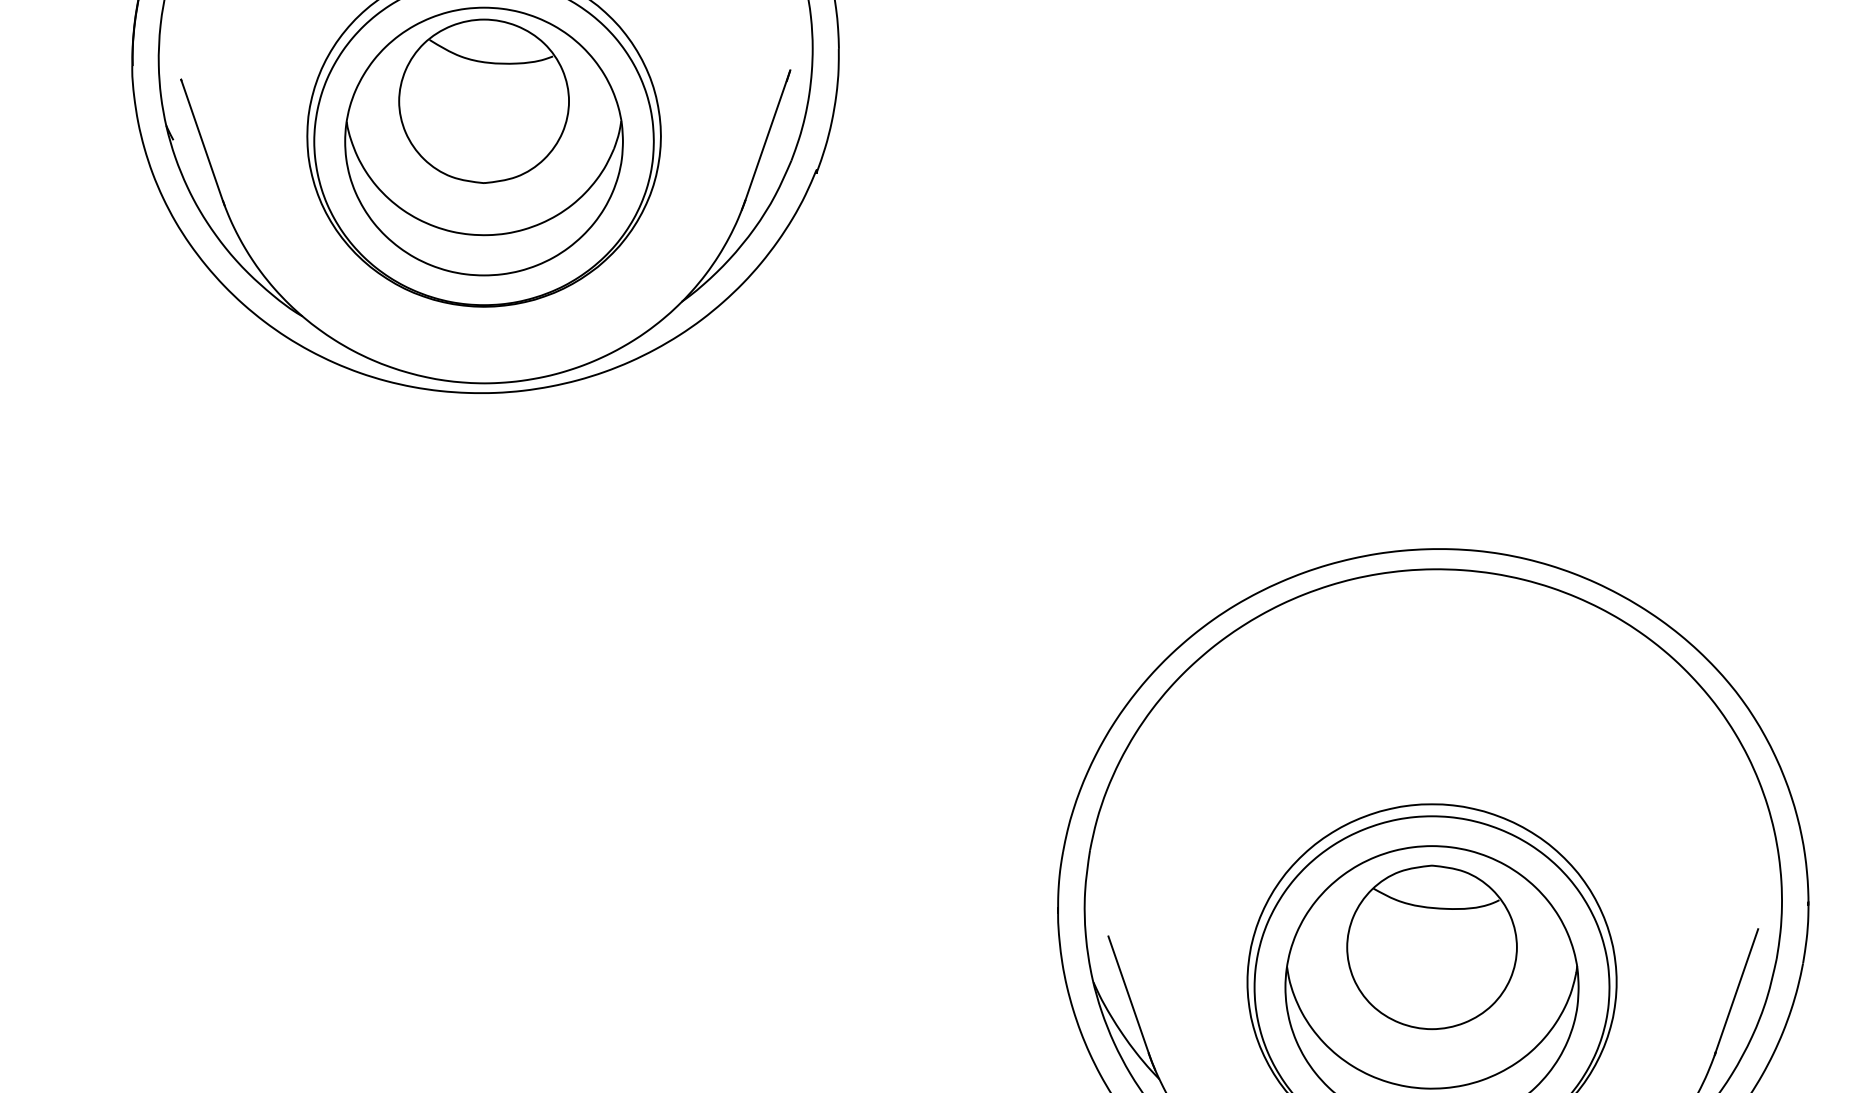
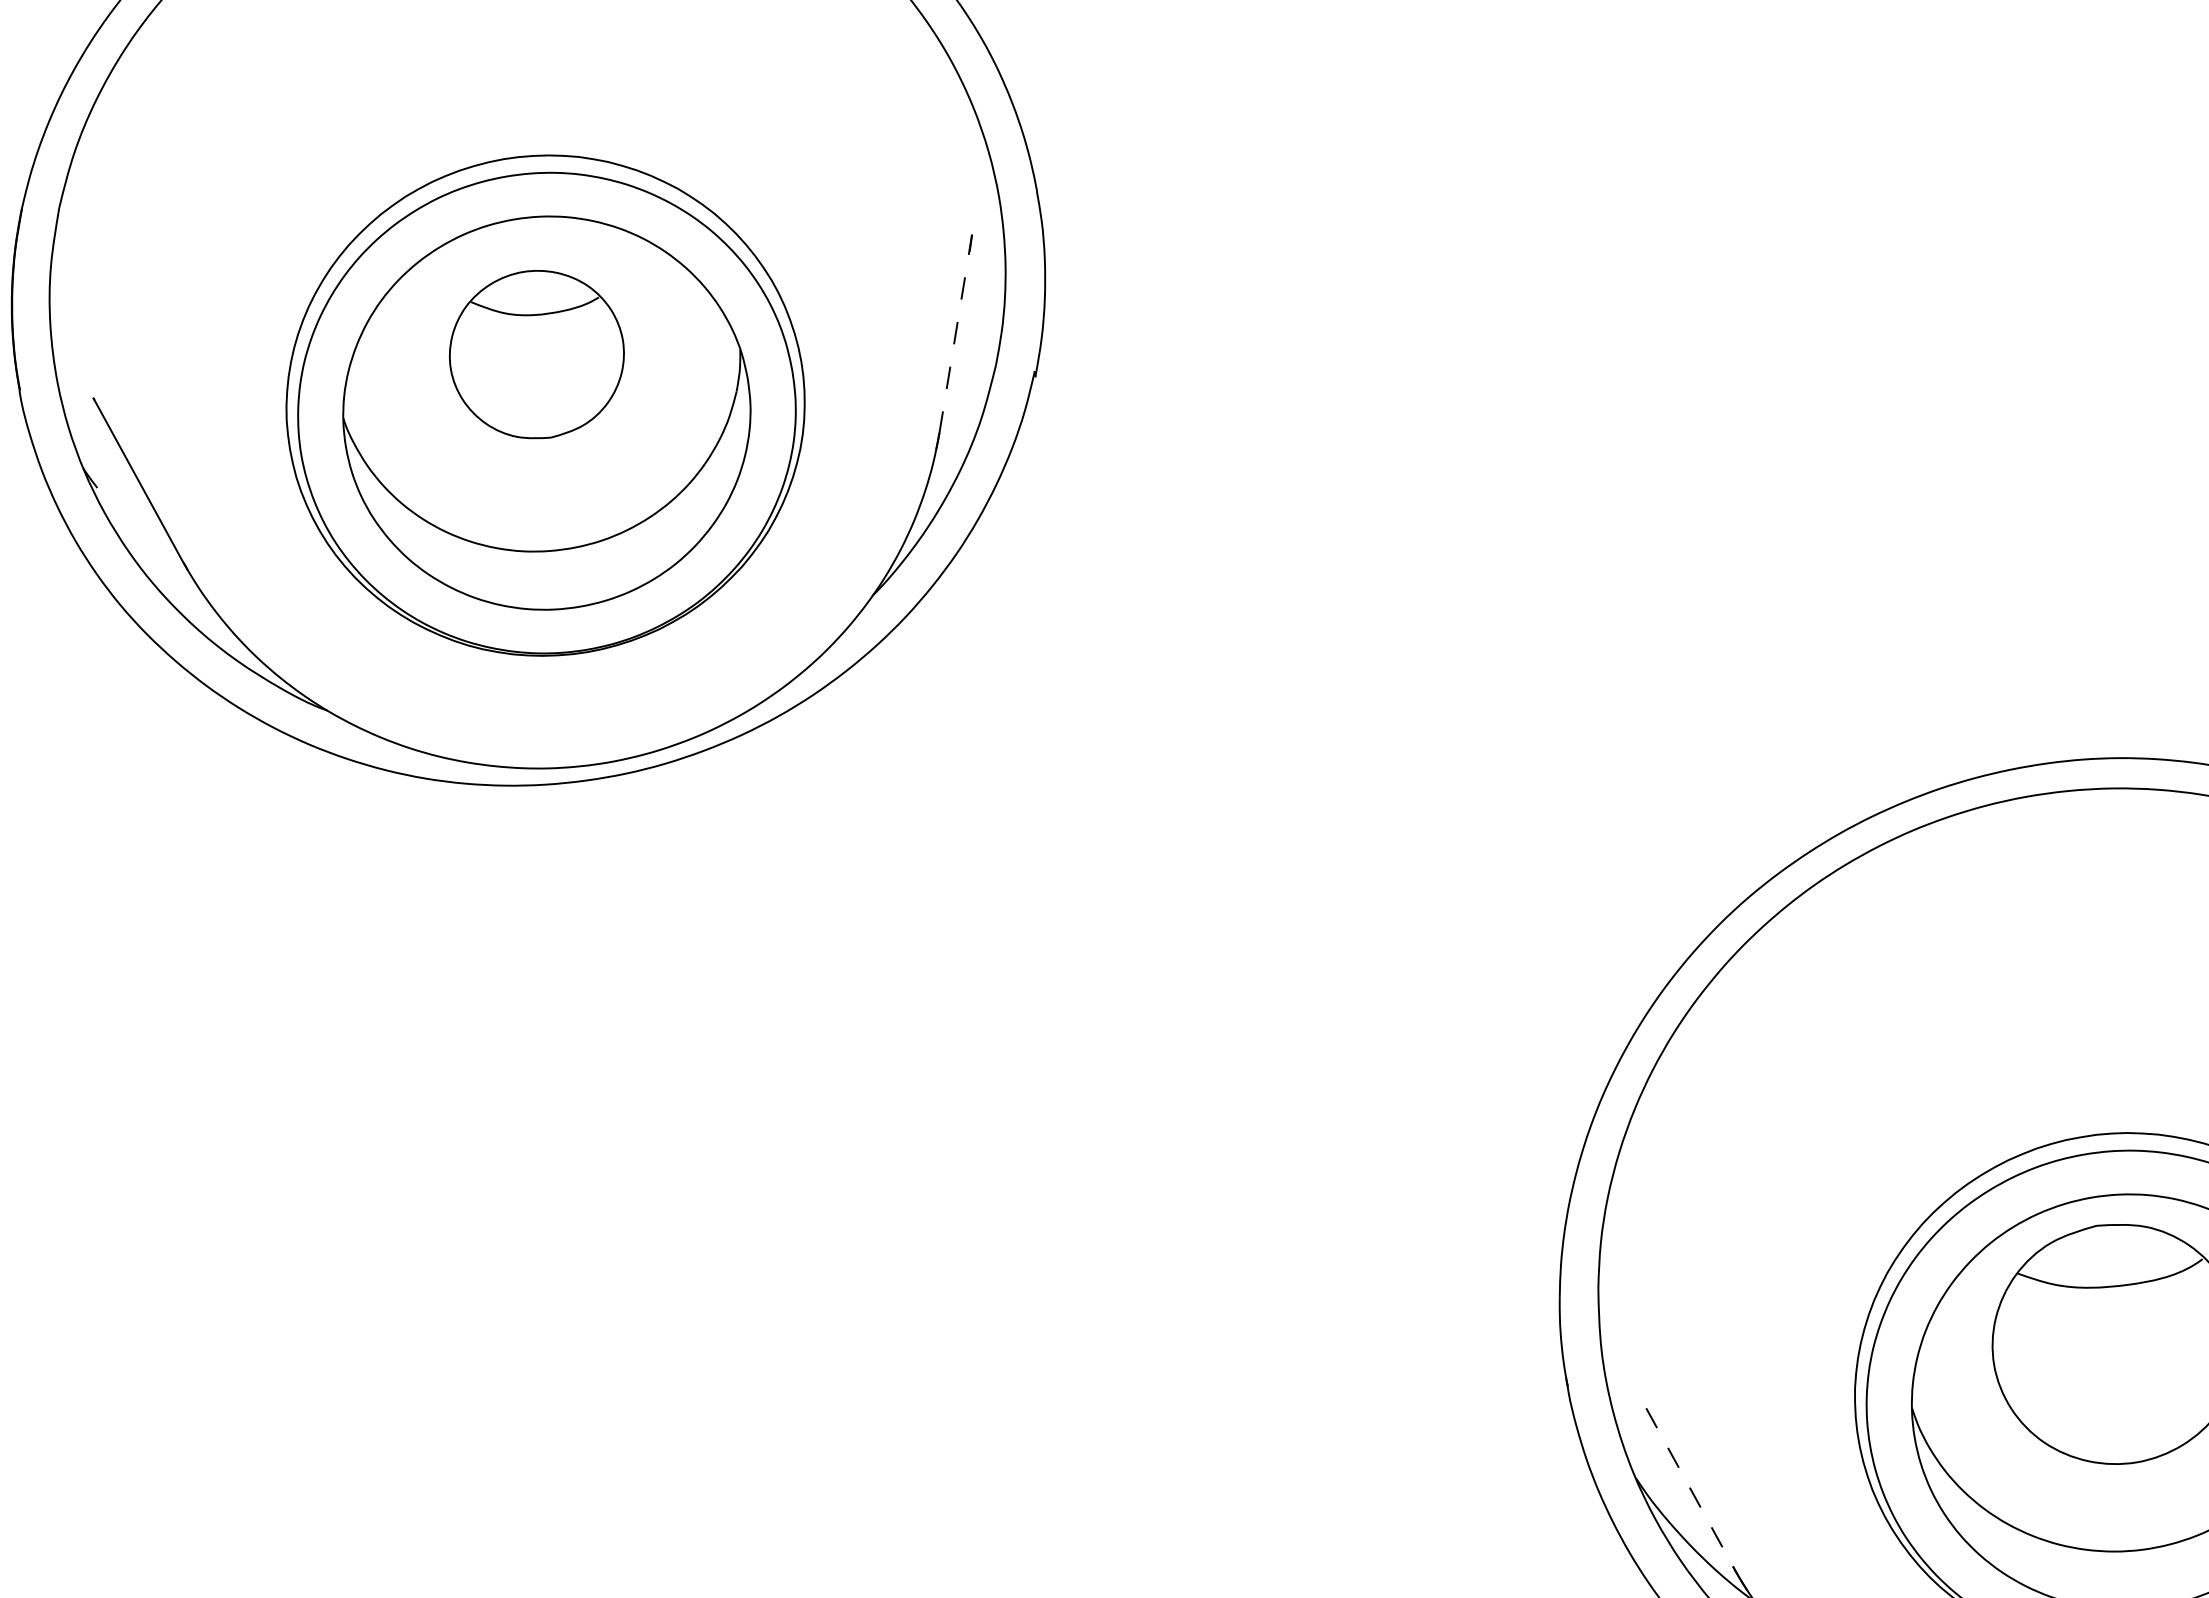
part: (483, 100) -> (535, 353), size x0.7
line: (767, 135) -> (955, 334), solid -> dashed
line: (1128, 995) -> (1689, 1488), solid -> dashed

